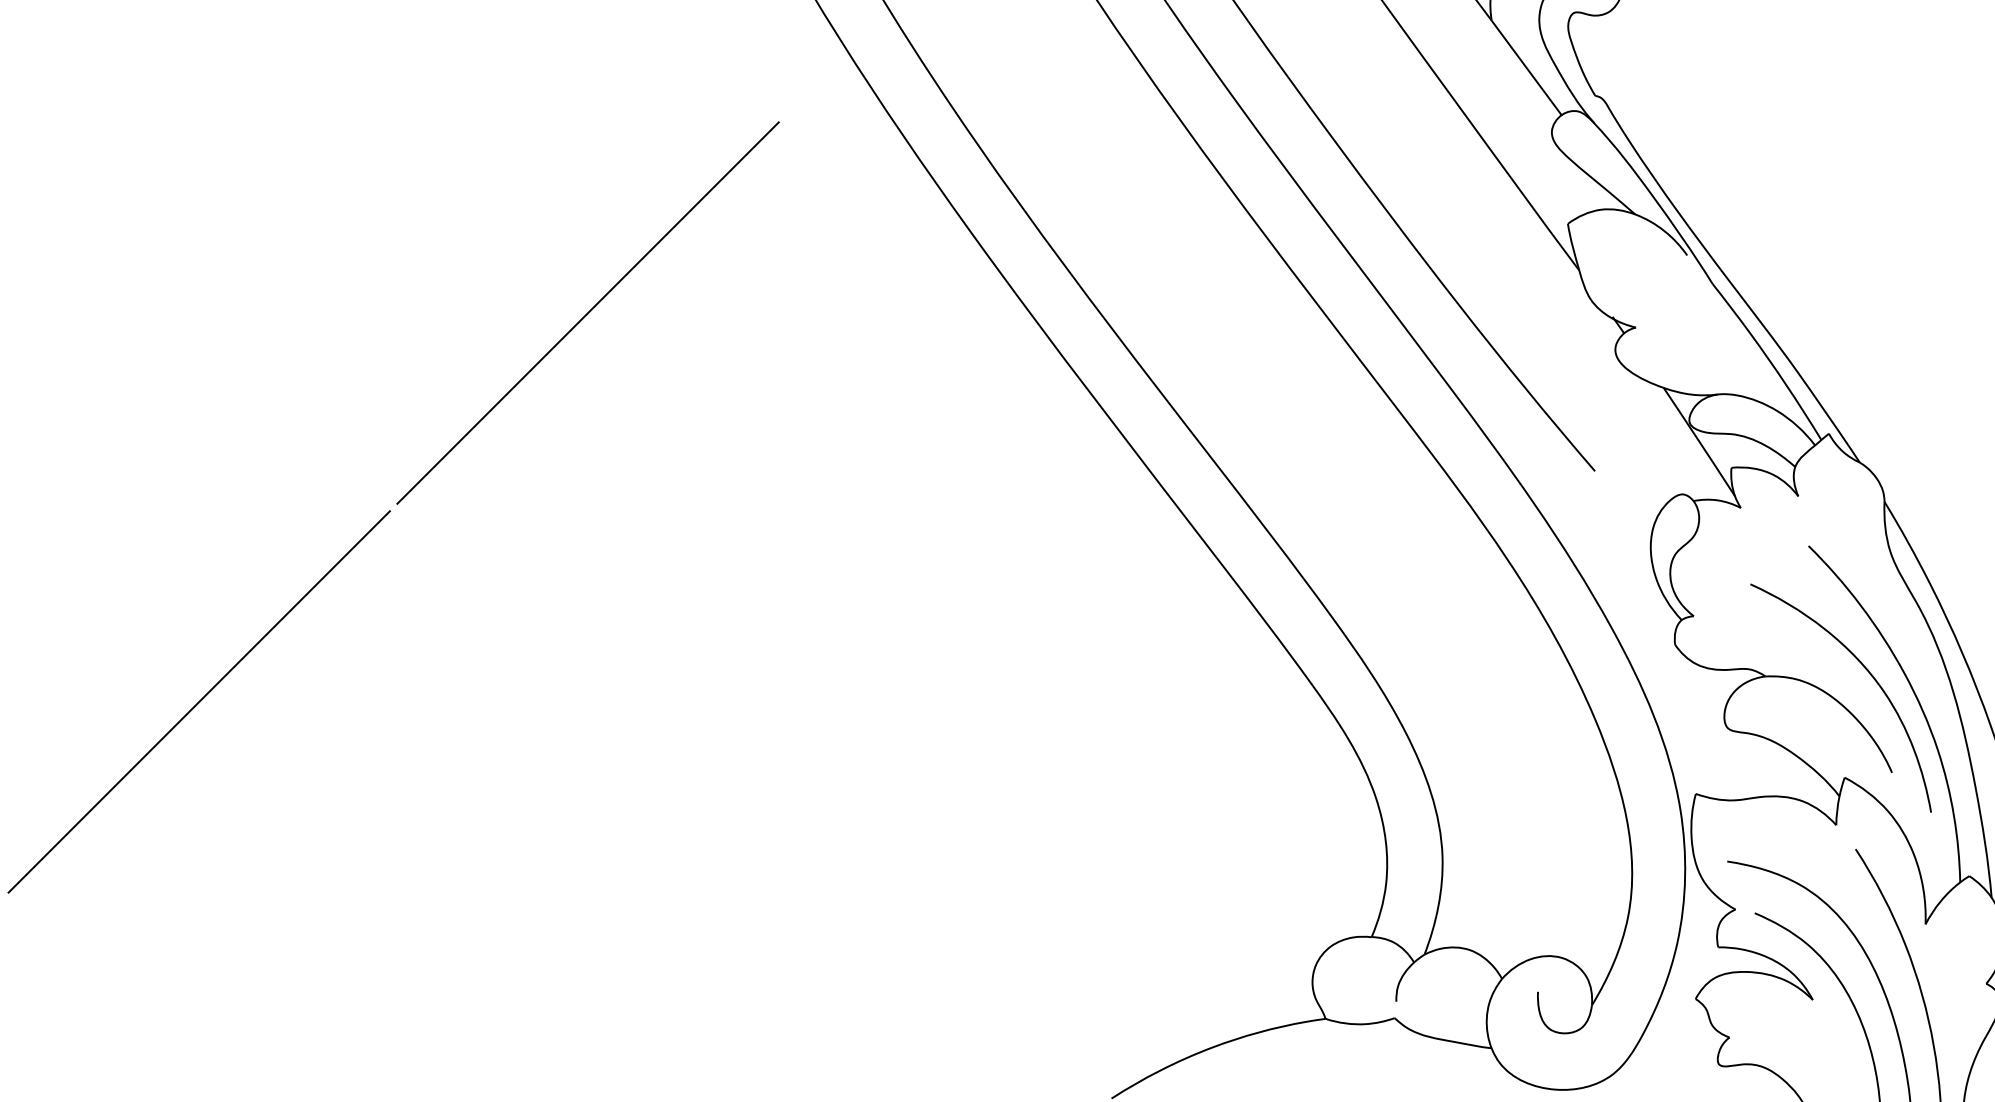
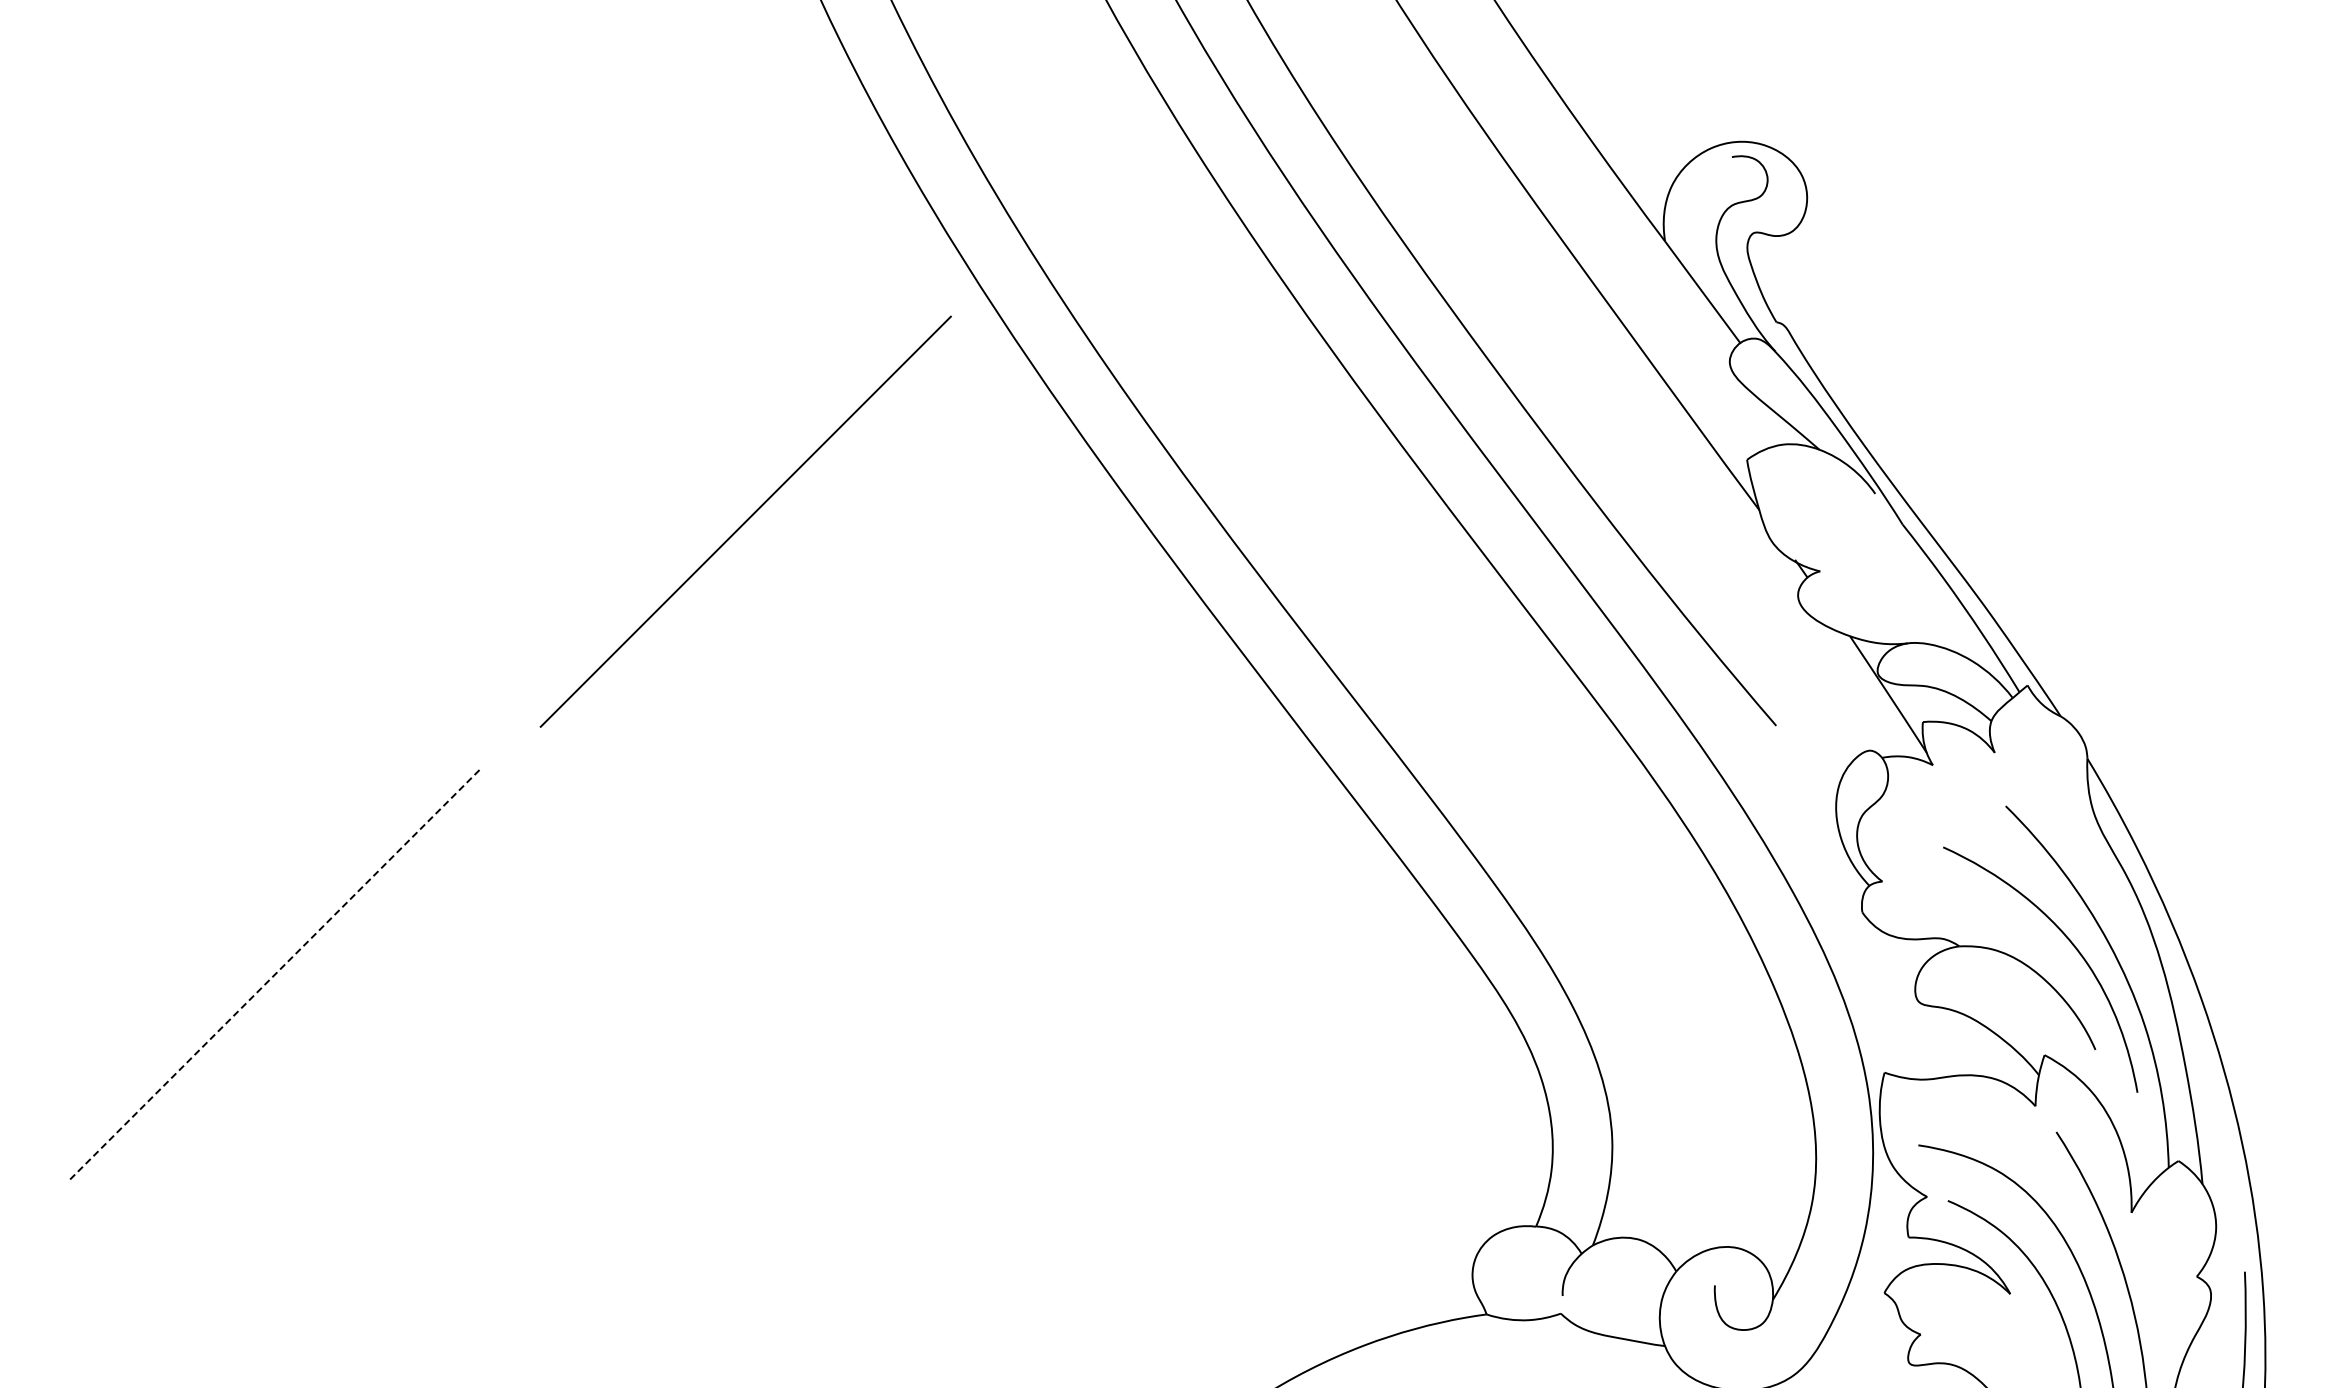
line: (587, 312) -> (745, 521), moved
line: (198, 701) -> (275, 973), solid -> dashed

